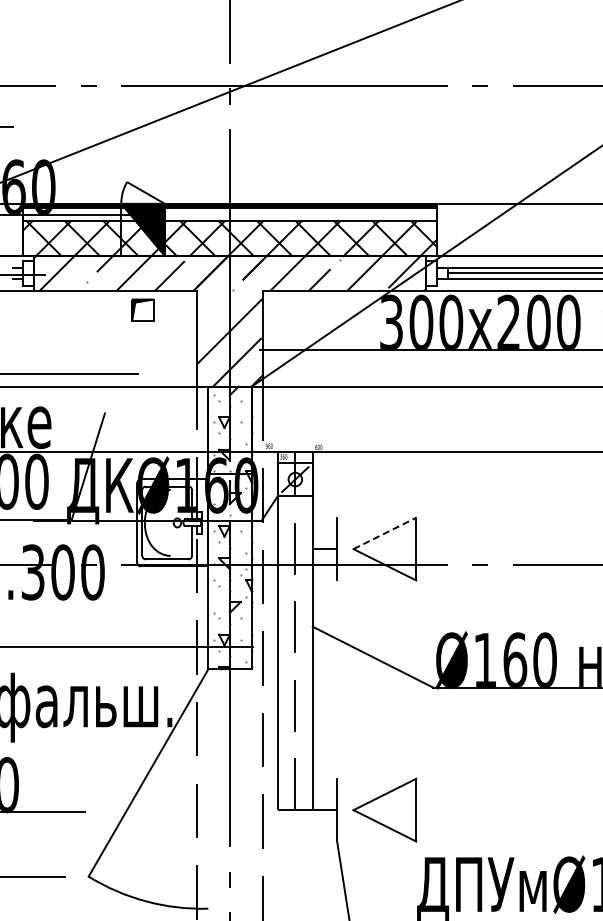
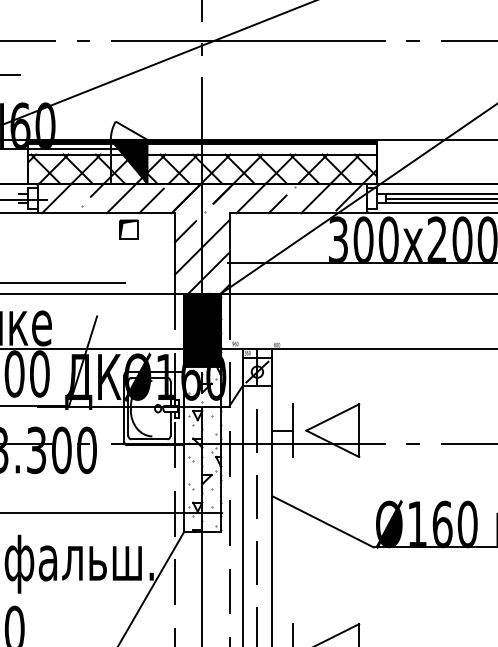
line: (209, 312) -> (185, 231), added
fill: (229, 429) -> (201, 329), added
line: (385, 533) -> (333, 417), dashed -> solid

